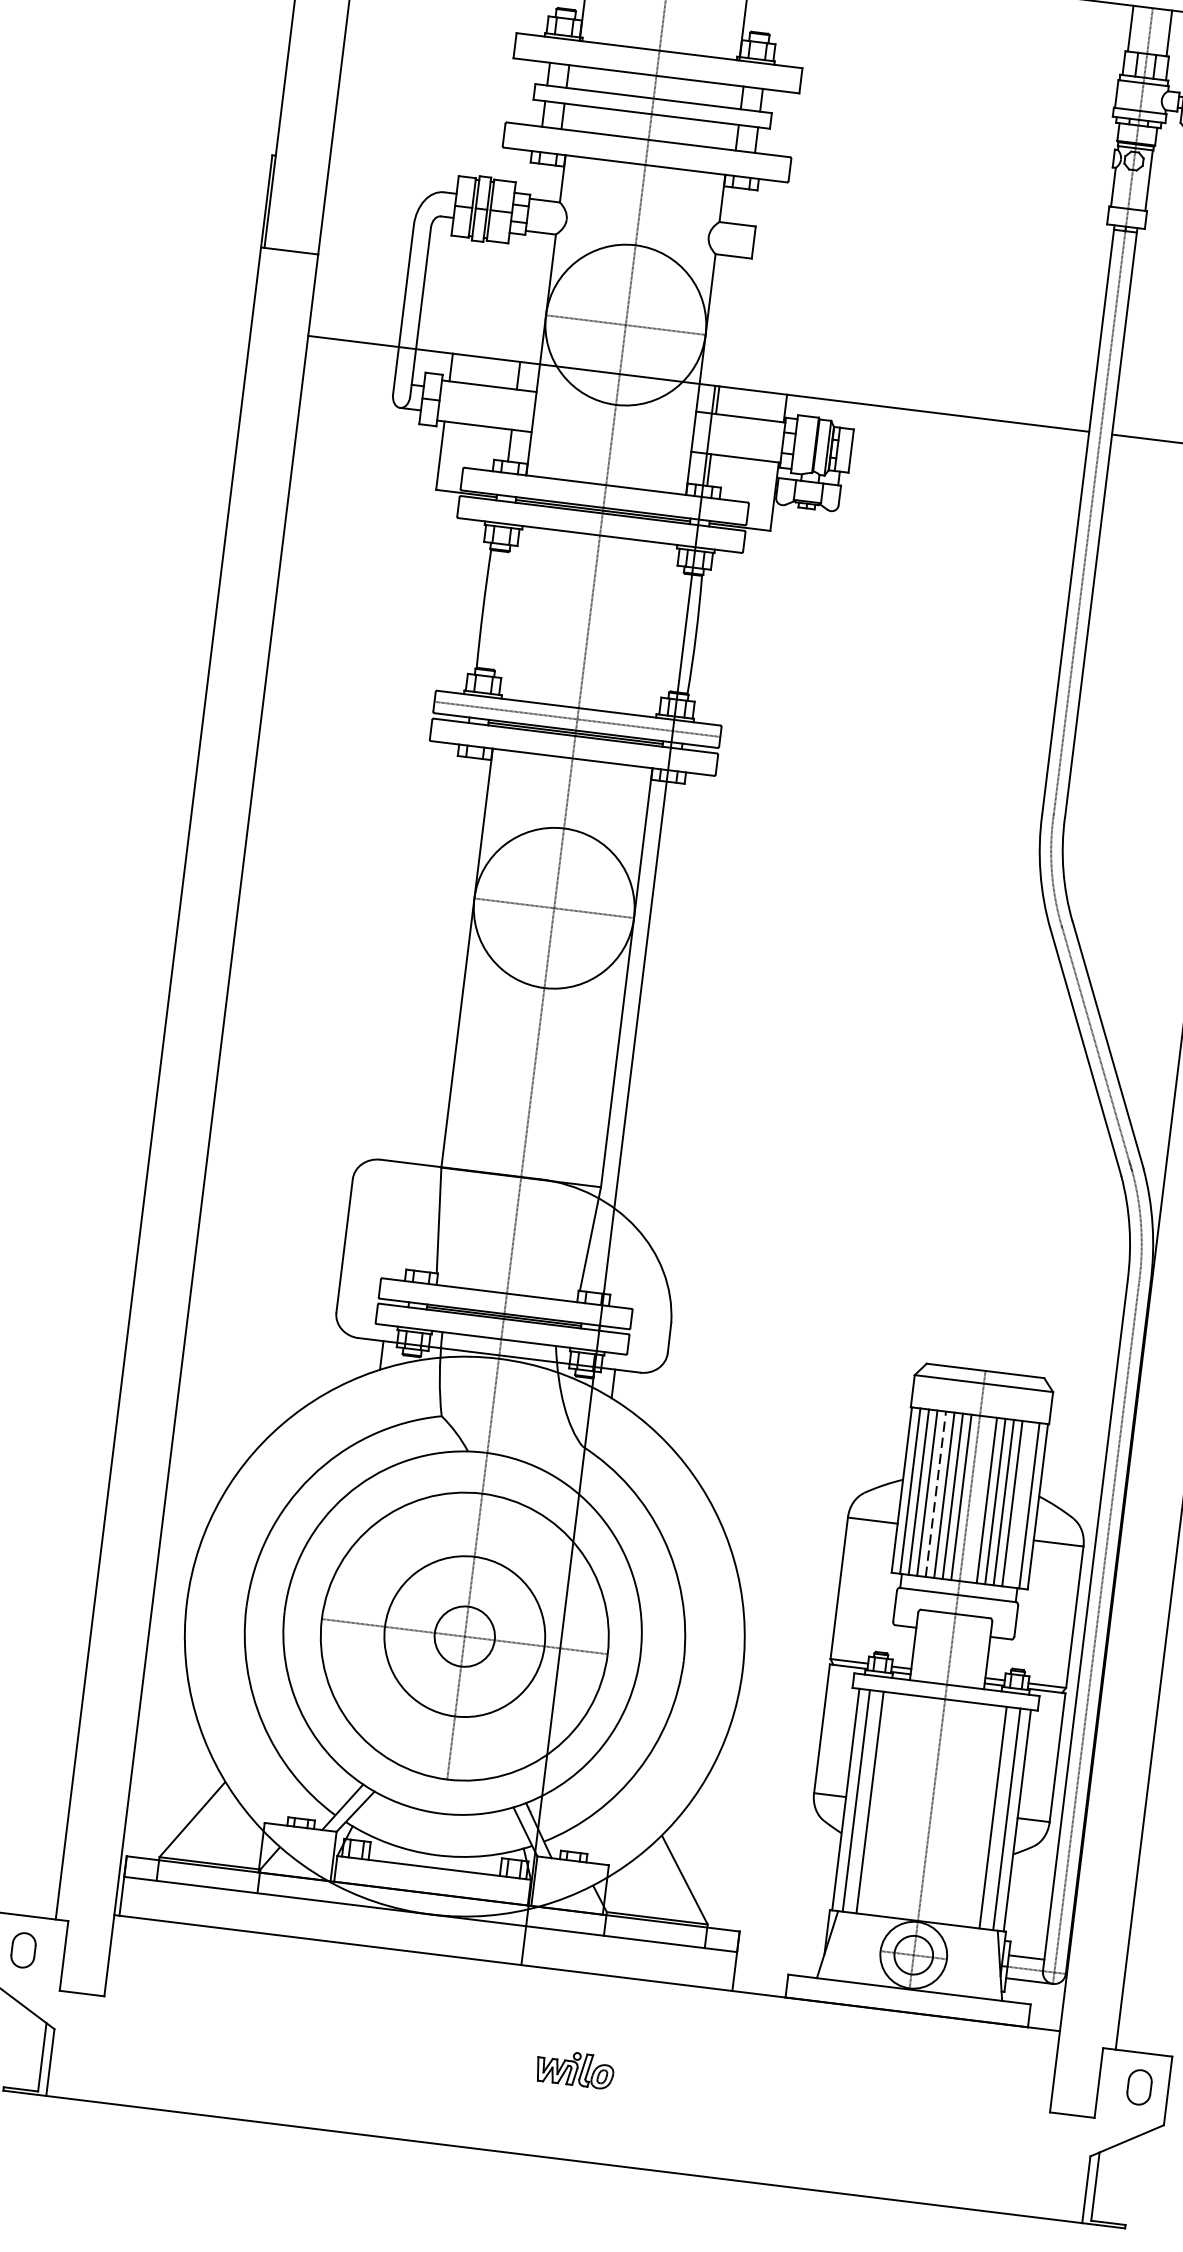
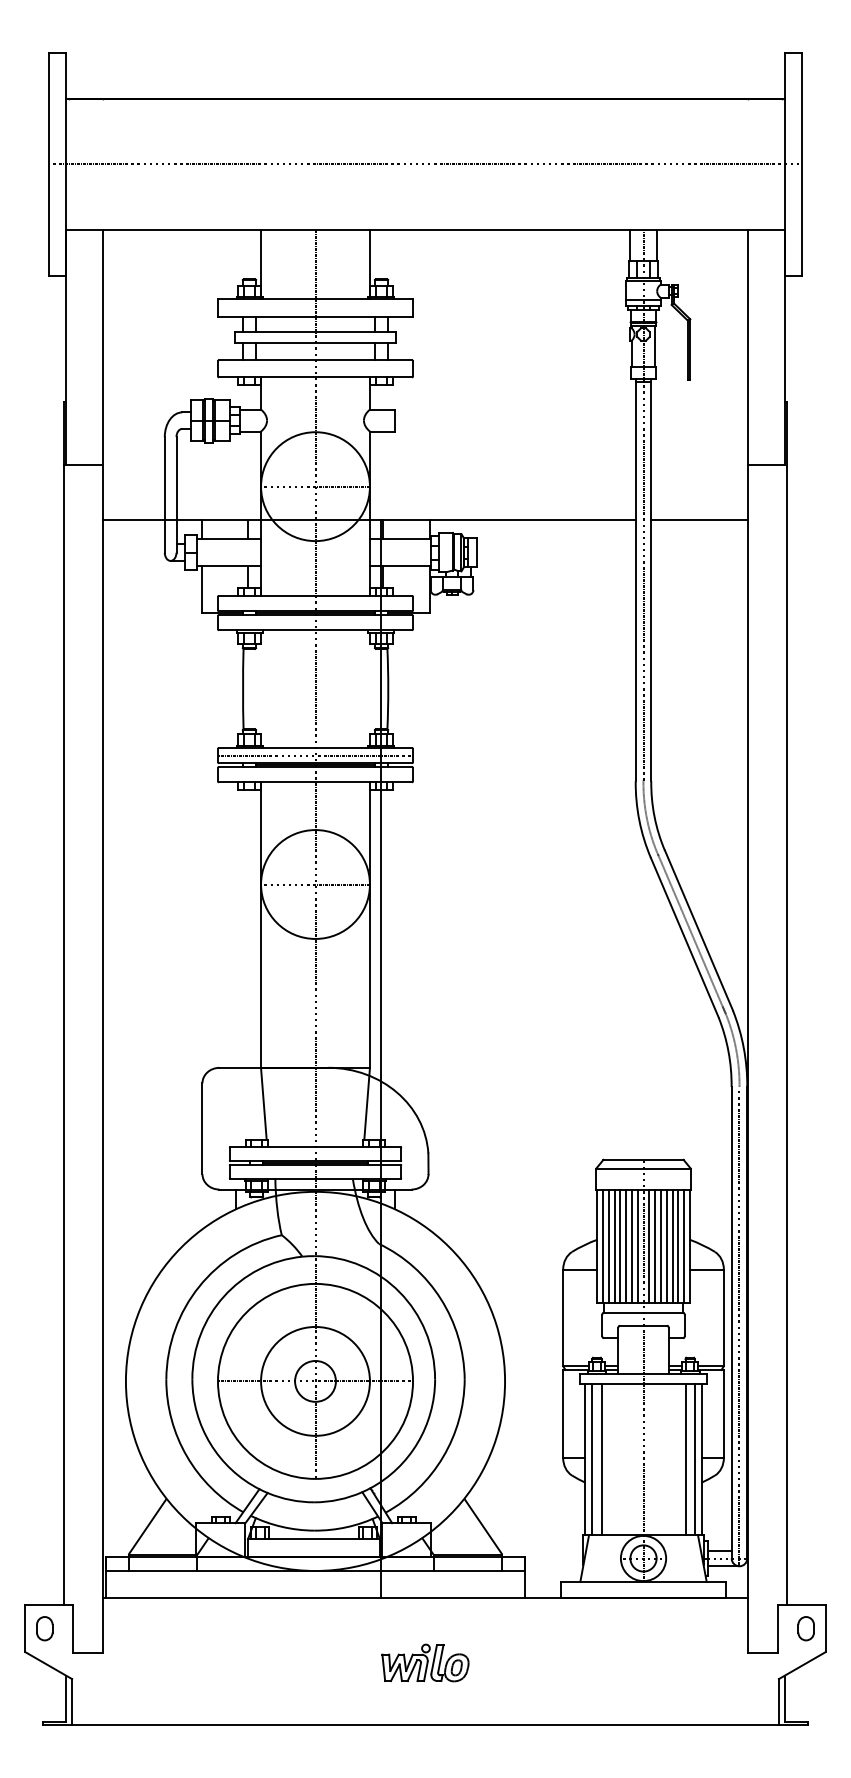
line: (936, 1493) -> (620, 1246), dashed -> solid
line: (978, 1498) -> (649, 1246), added
line: (1021, 1504) -> (678, 1246), added
part: (575, 2068) -> (425, 1662), size x1.67

